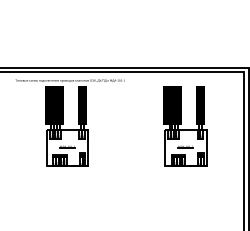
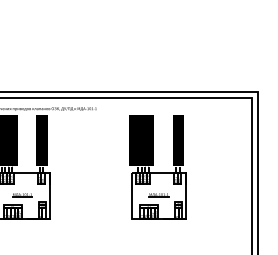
part: (185, 126) -> (158, 168), moved

